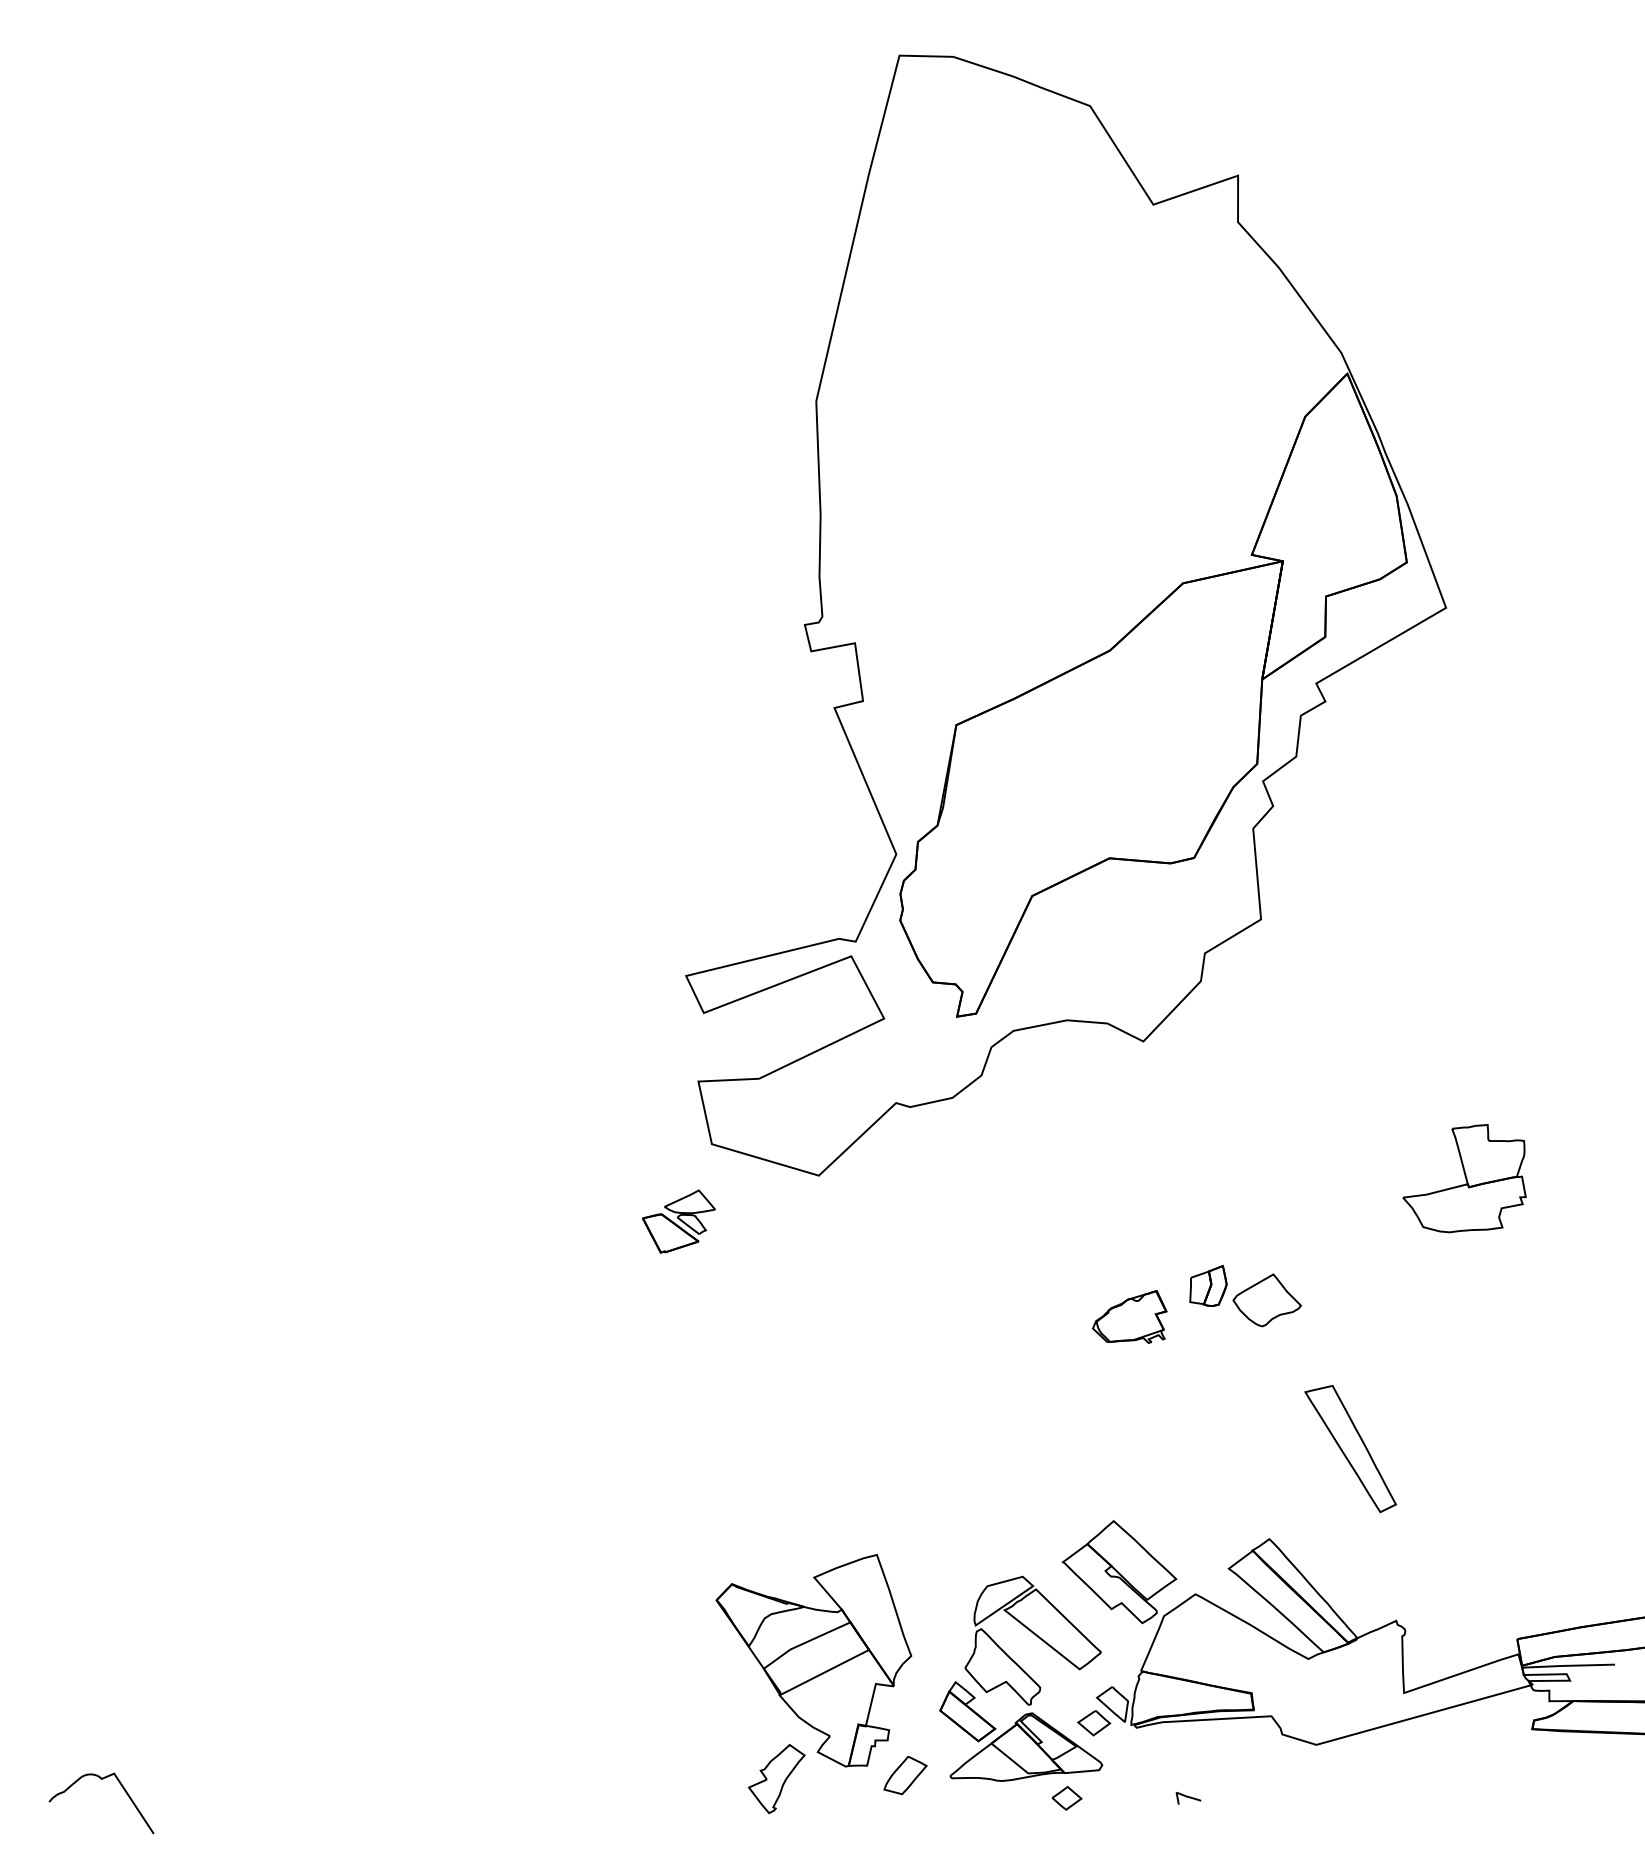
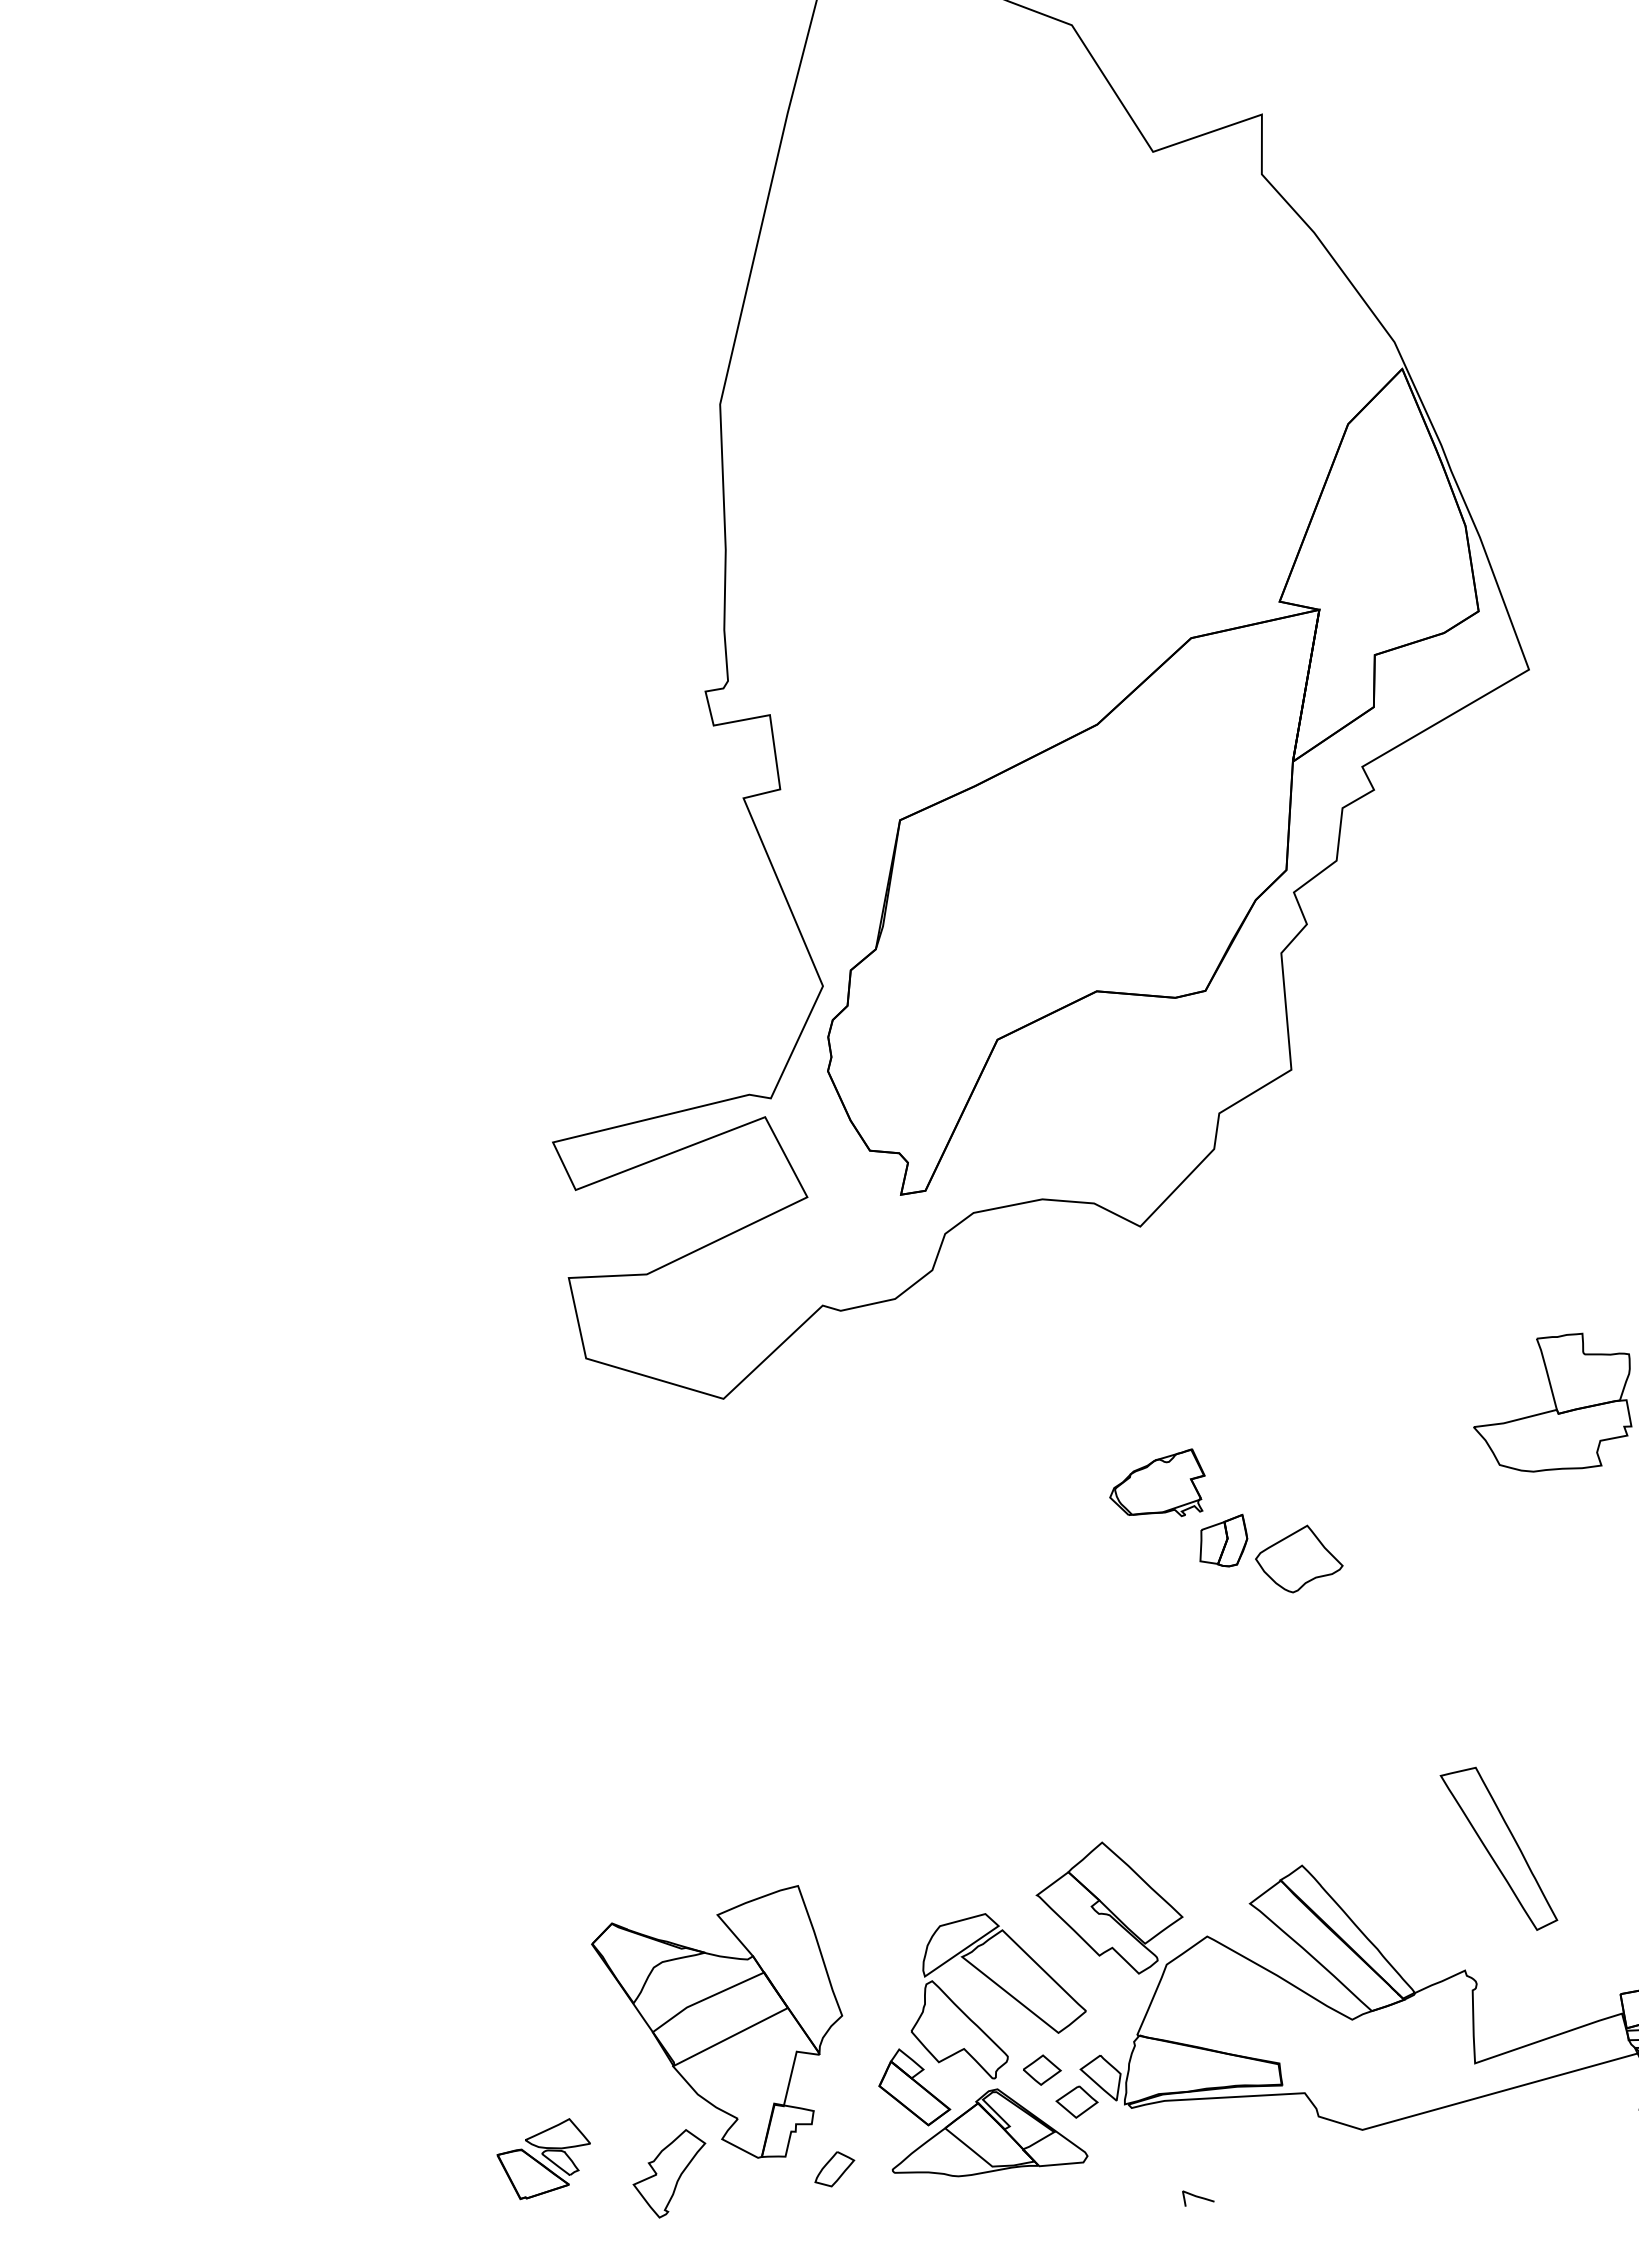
part: (678, 1221) -> (543, 2158), moved
part: (1129, 1316) -> (1157, 1482), moved
part: (1350, 1449) -> (1498, 1849), moved
part: (905, 1775) -> (834, 2169), size x0.71
part: (1067, 1797) -> (1042, 2069), moved

